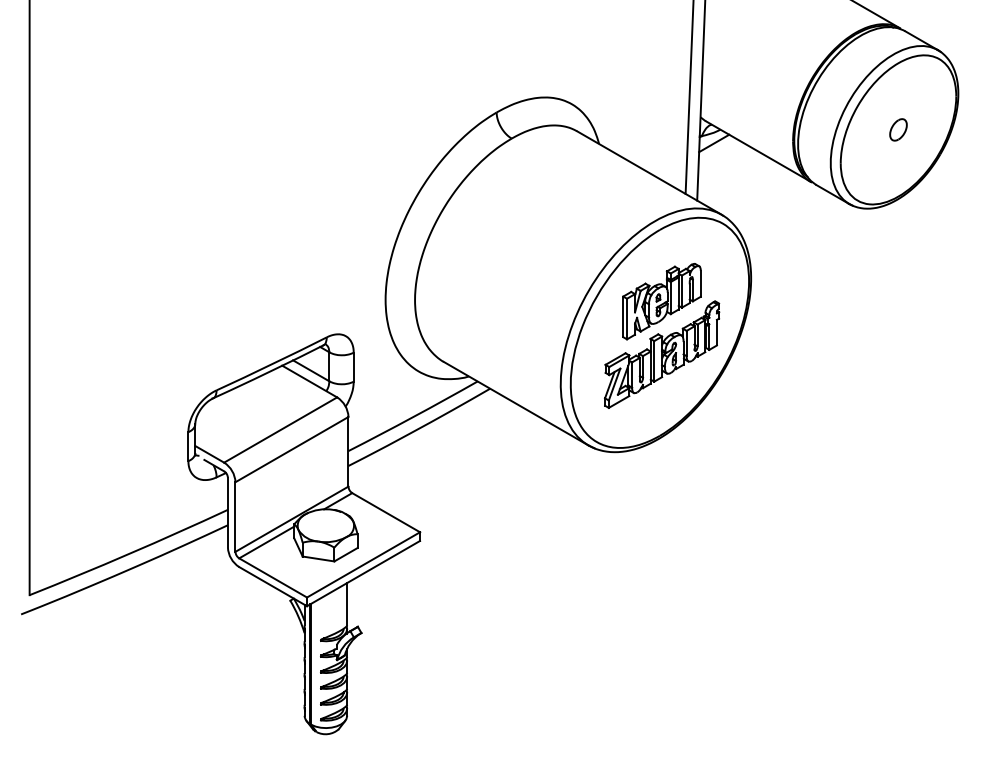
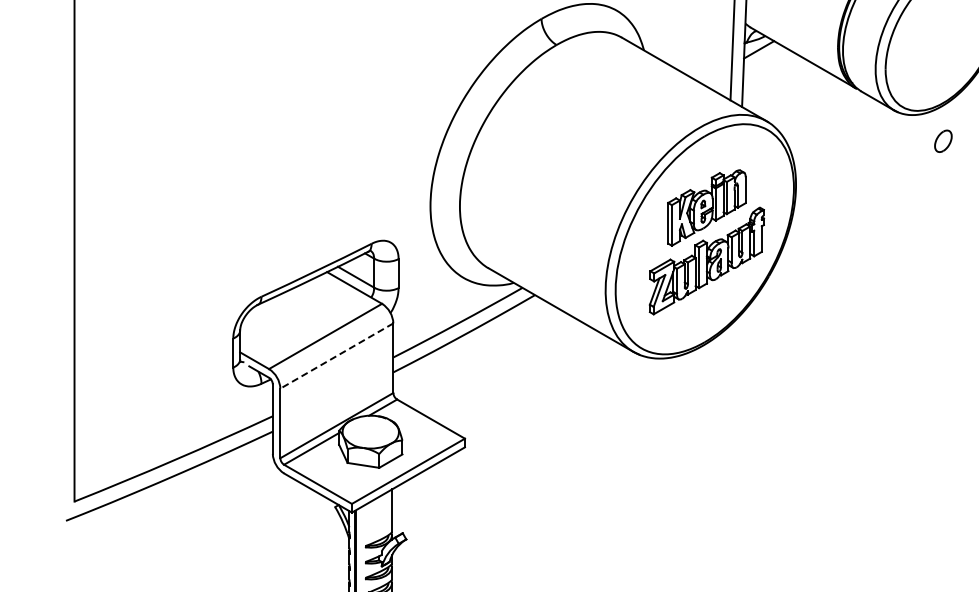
part: (898, 129) -> (943, 140), moved
line: (291, 449) -> (336, 355), solid -> dashed

